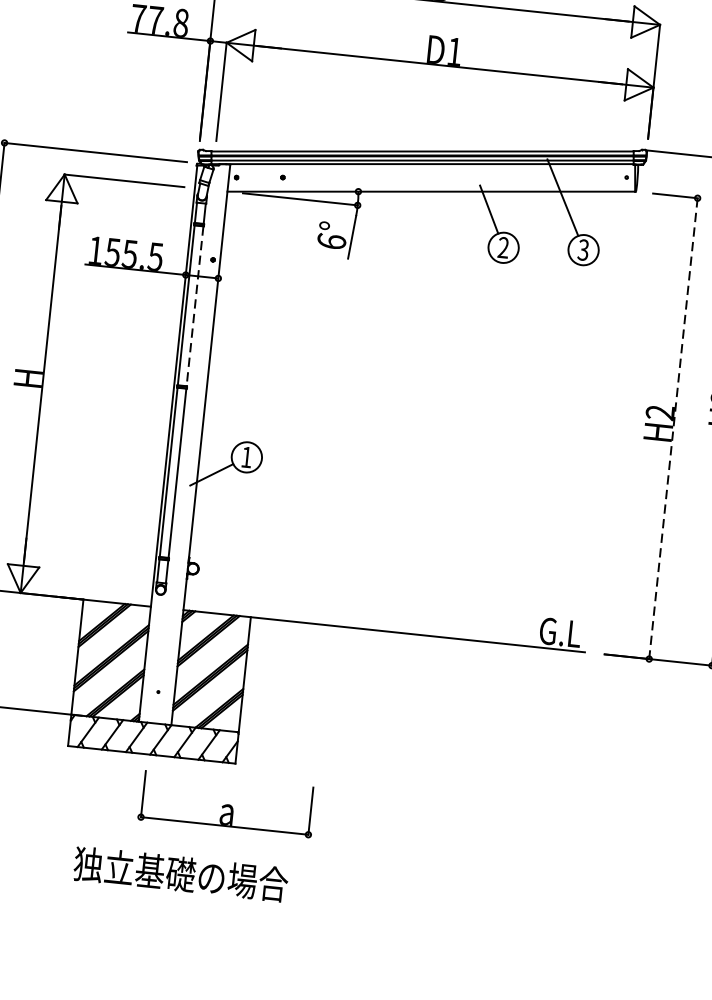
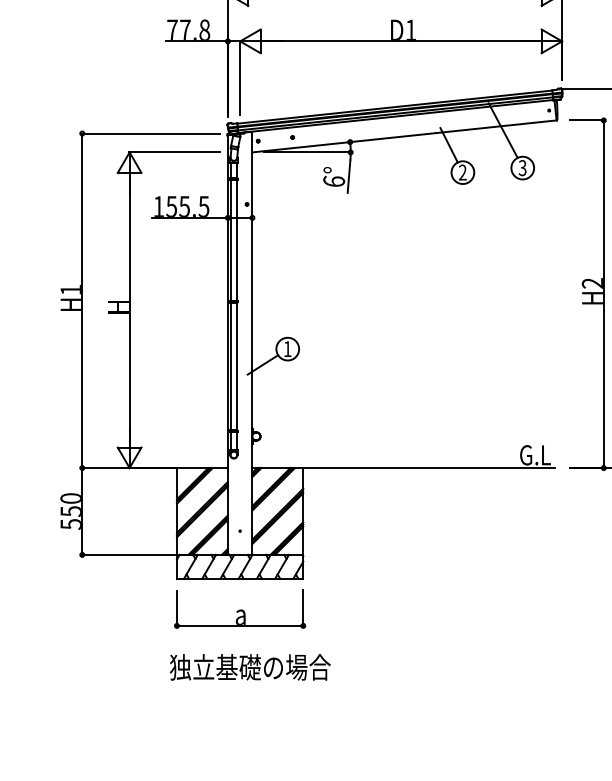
line: (195, 306) -> (237, 240), dashed -> solid
line: (673, 428) -> (603, 294), dashed -> solid
part: (227, 802) -> (240, 608), moved
text: (181, 874) -> (250, 667), moved

